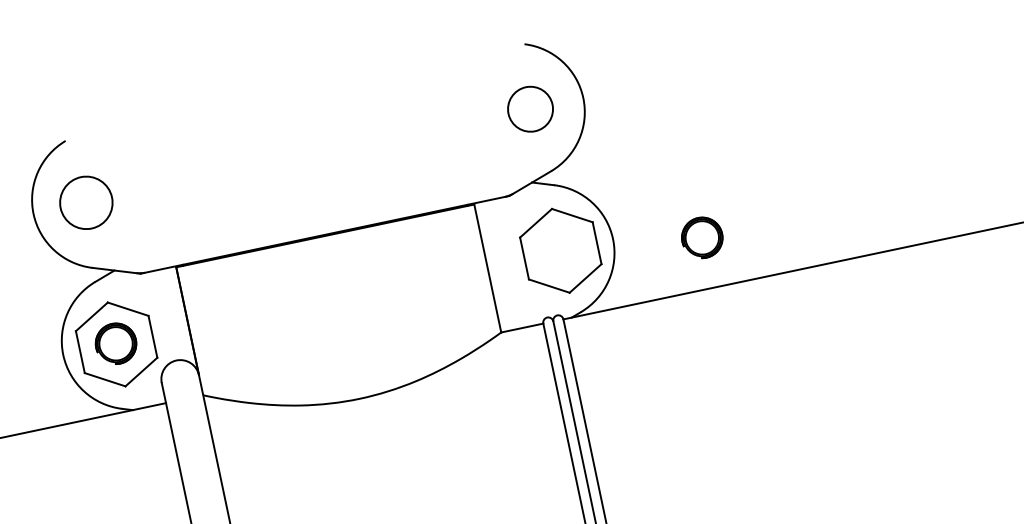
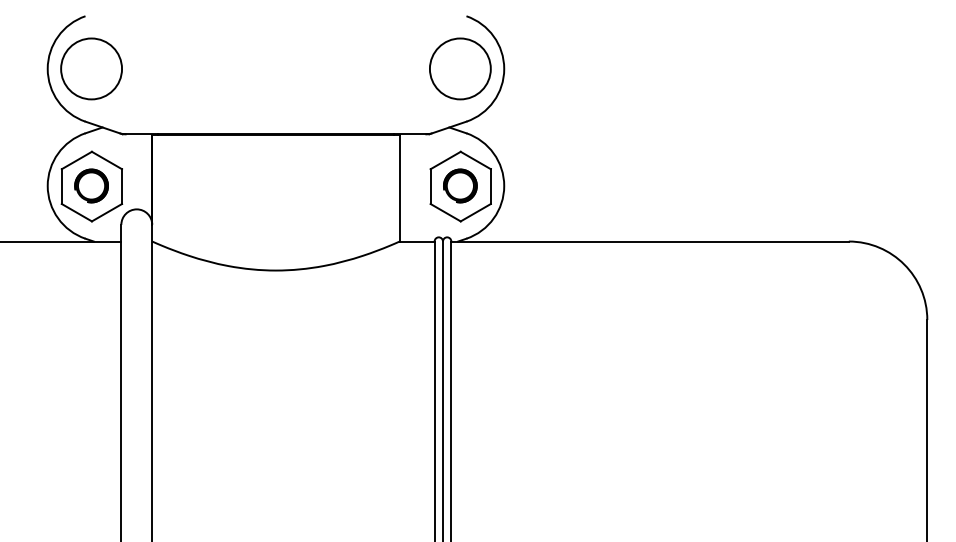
circle: (529, 108) -> (459, 68), size x1.67
circle: (86, 202) -> (91, 68), size x1.43
part: (702, 237) -> (460, 185), moved

